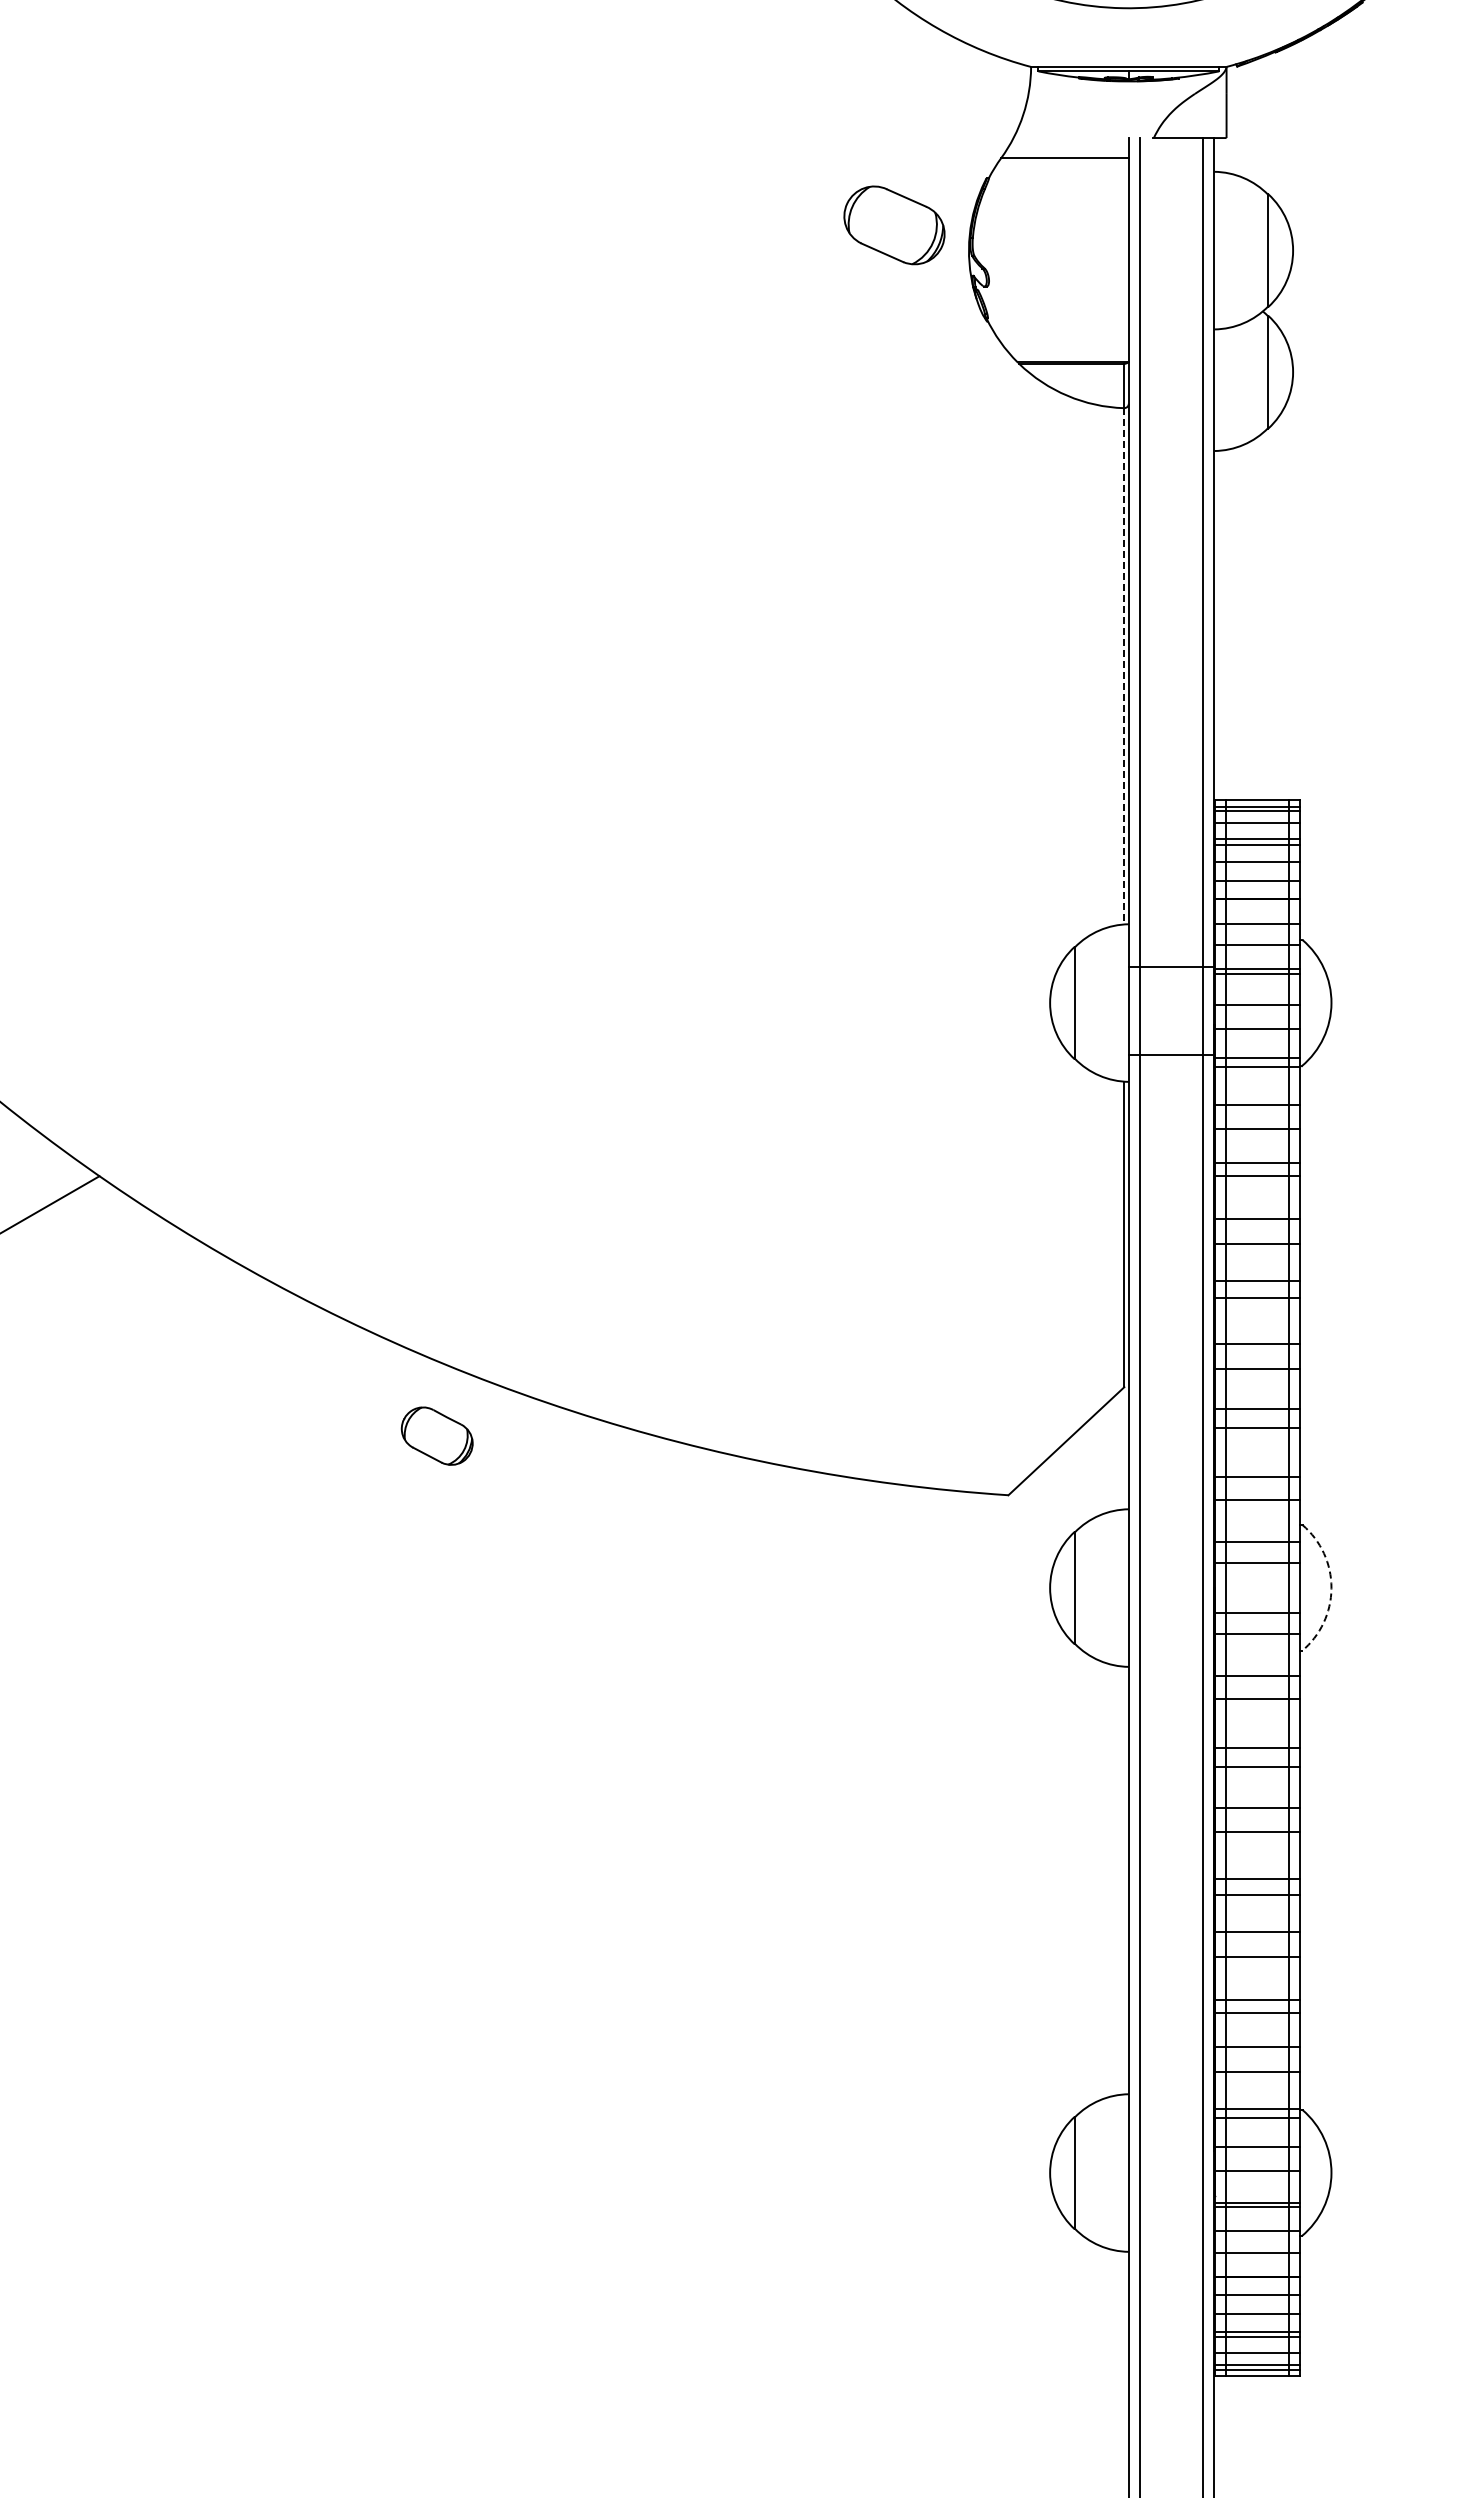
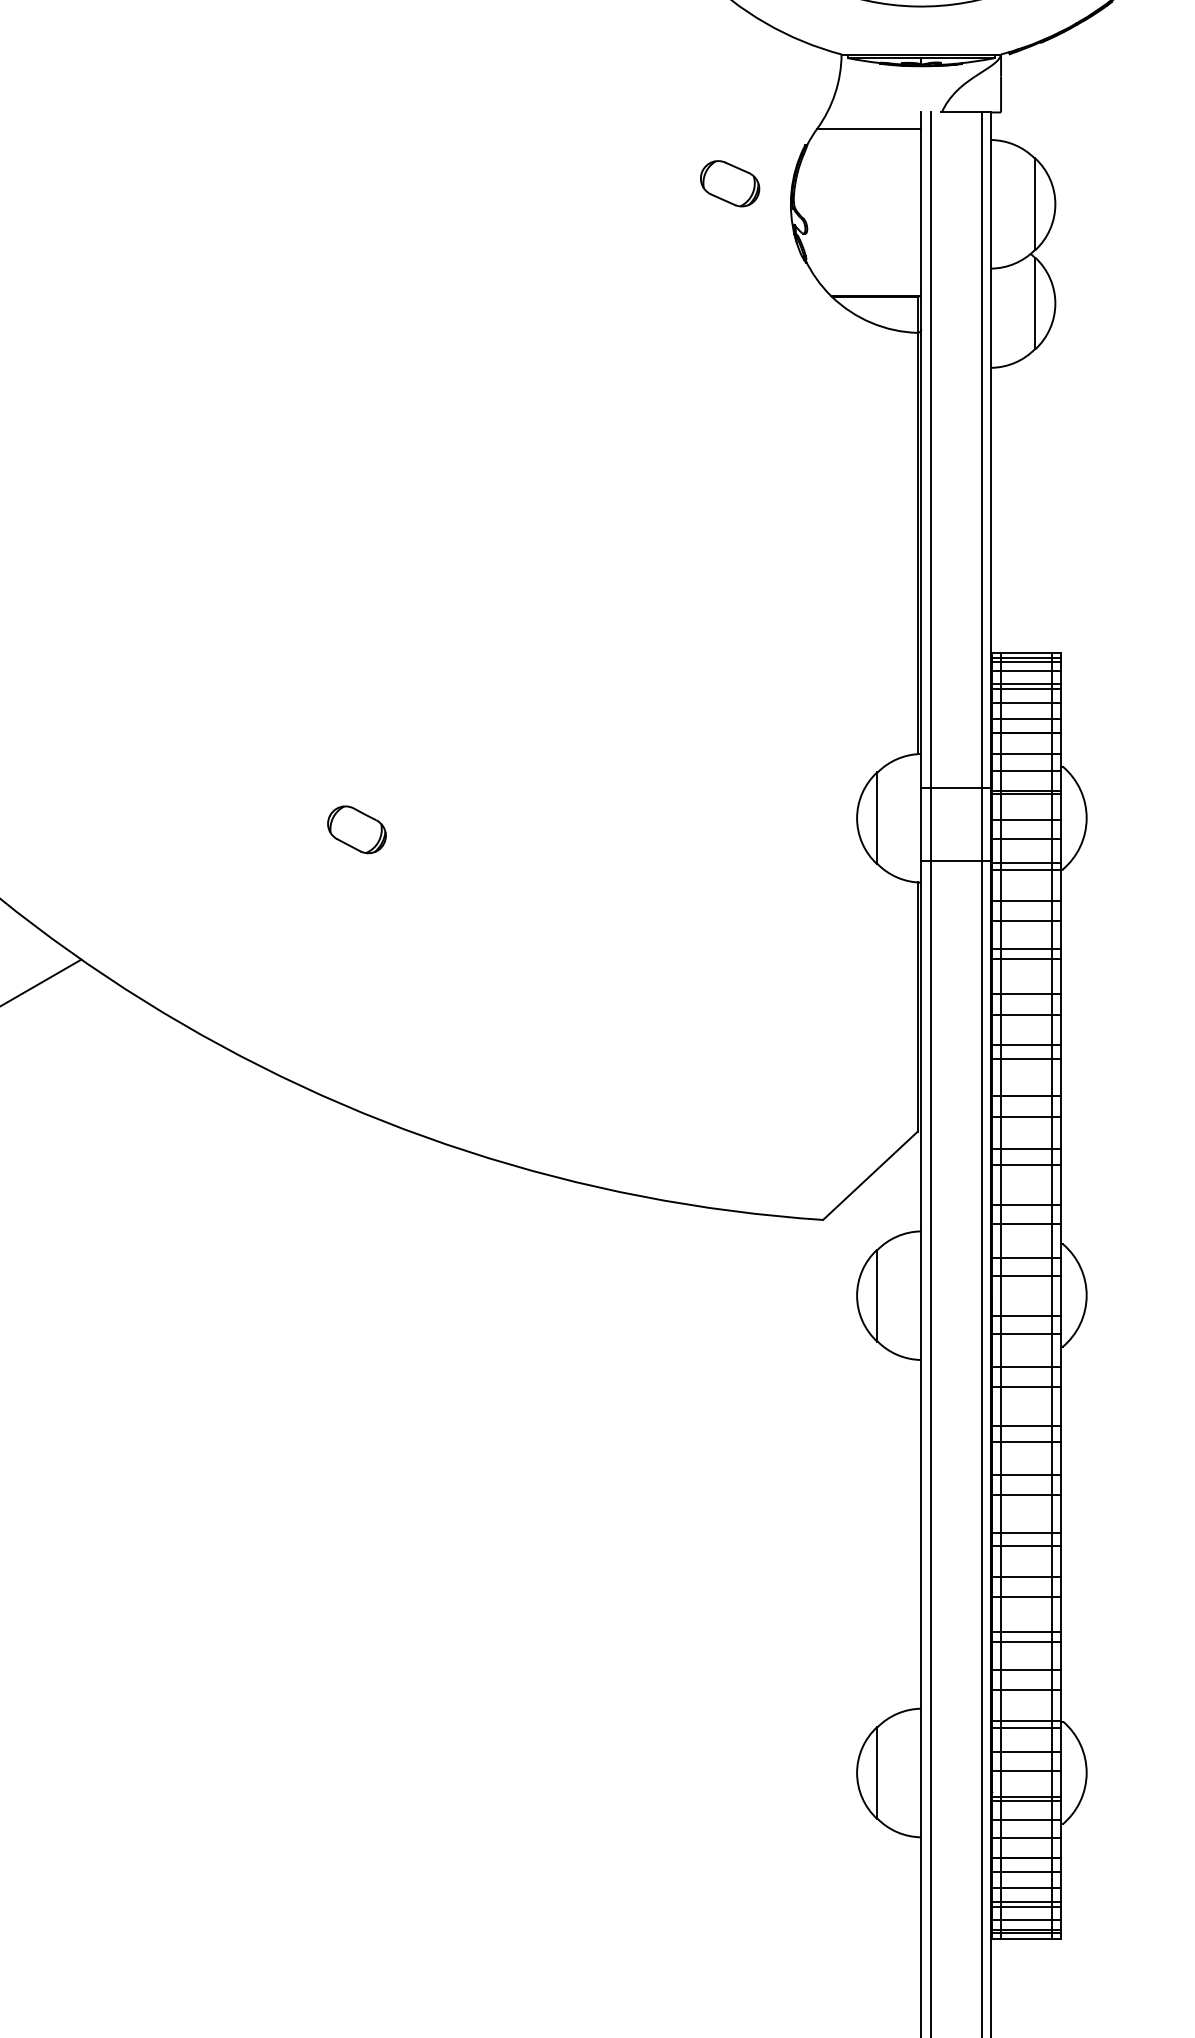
part: (894, 225) -> (730, 183), size x0.71
line: (1124, 666) -> (917, 543), dashed -> solid
part: (436, 1435) -> (356, 829), moved
arc: (1331, 1588) -> (1086, 1296), dashed -> solid

